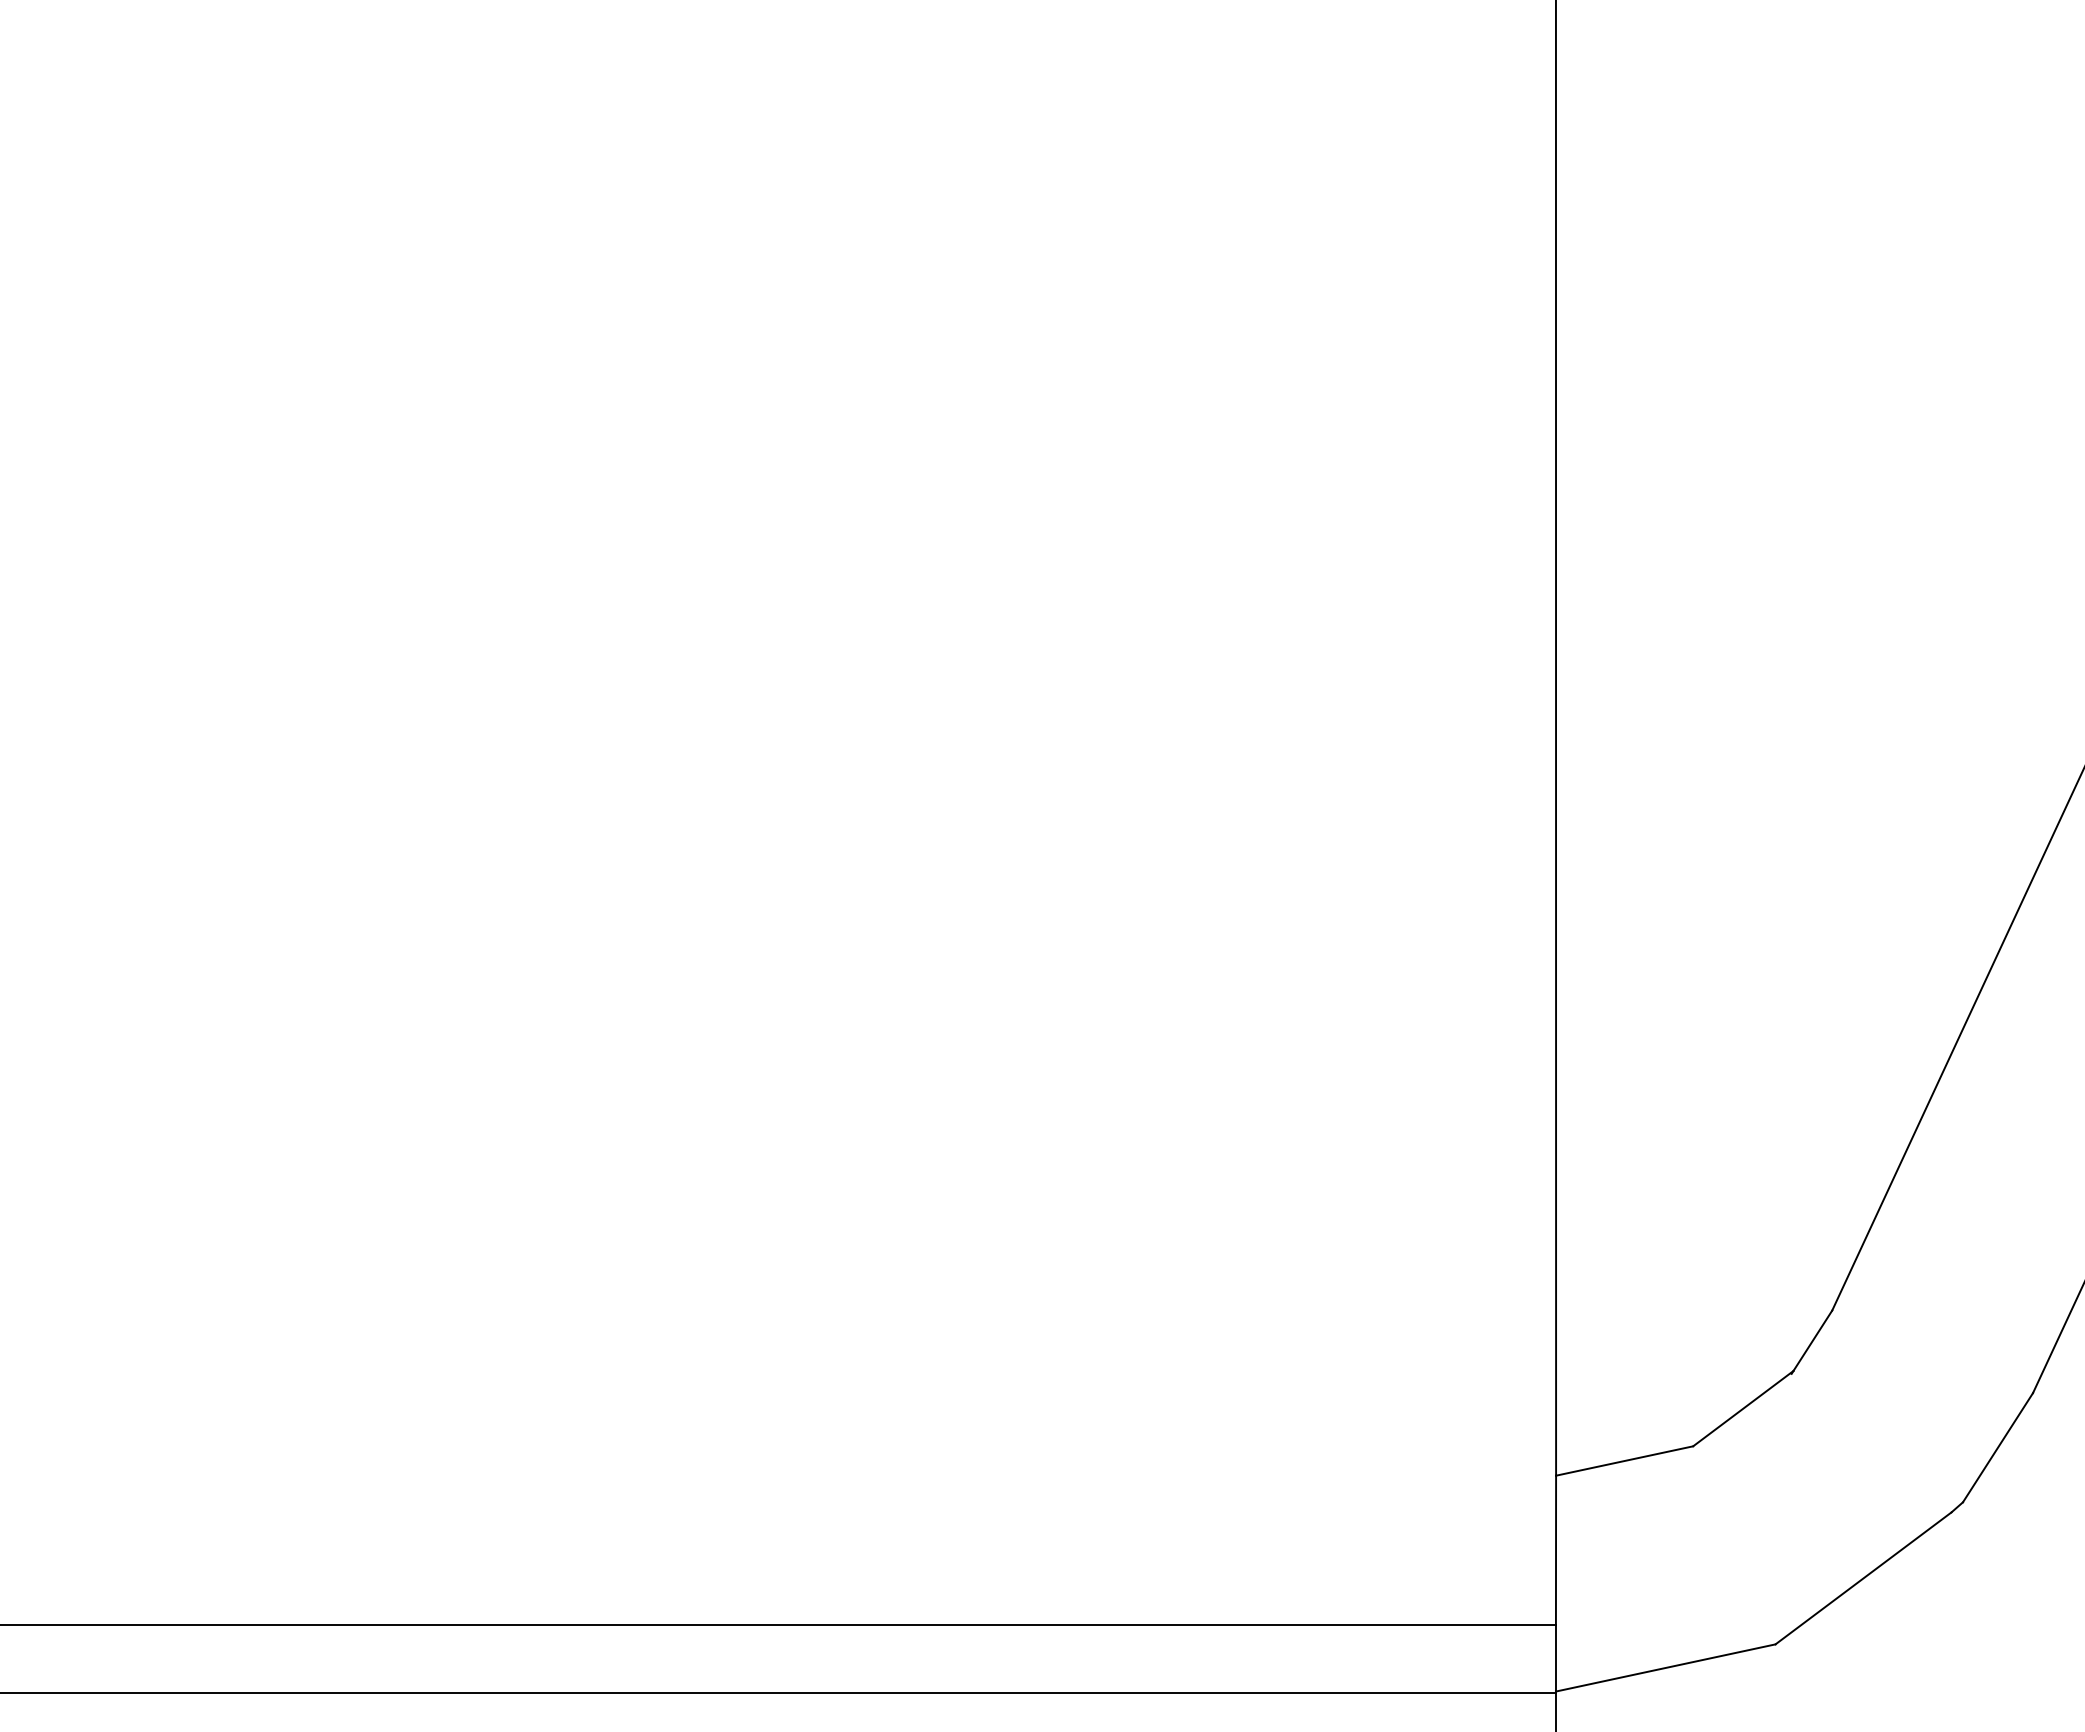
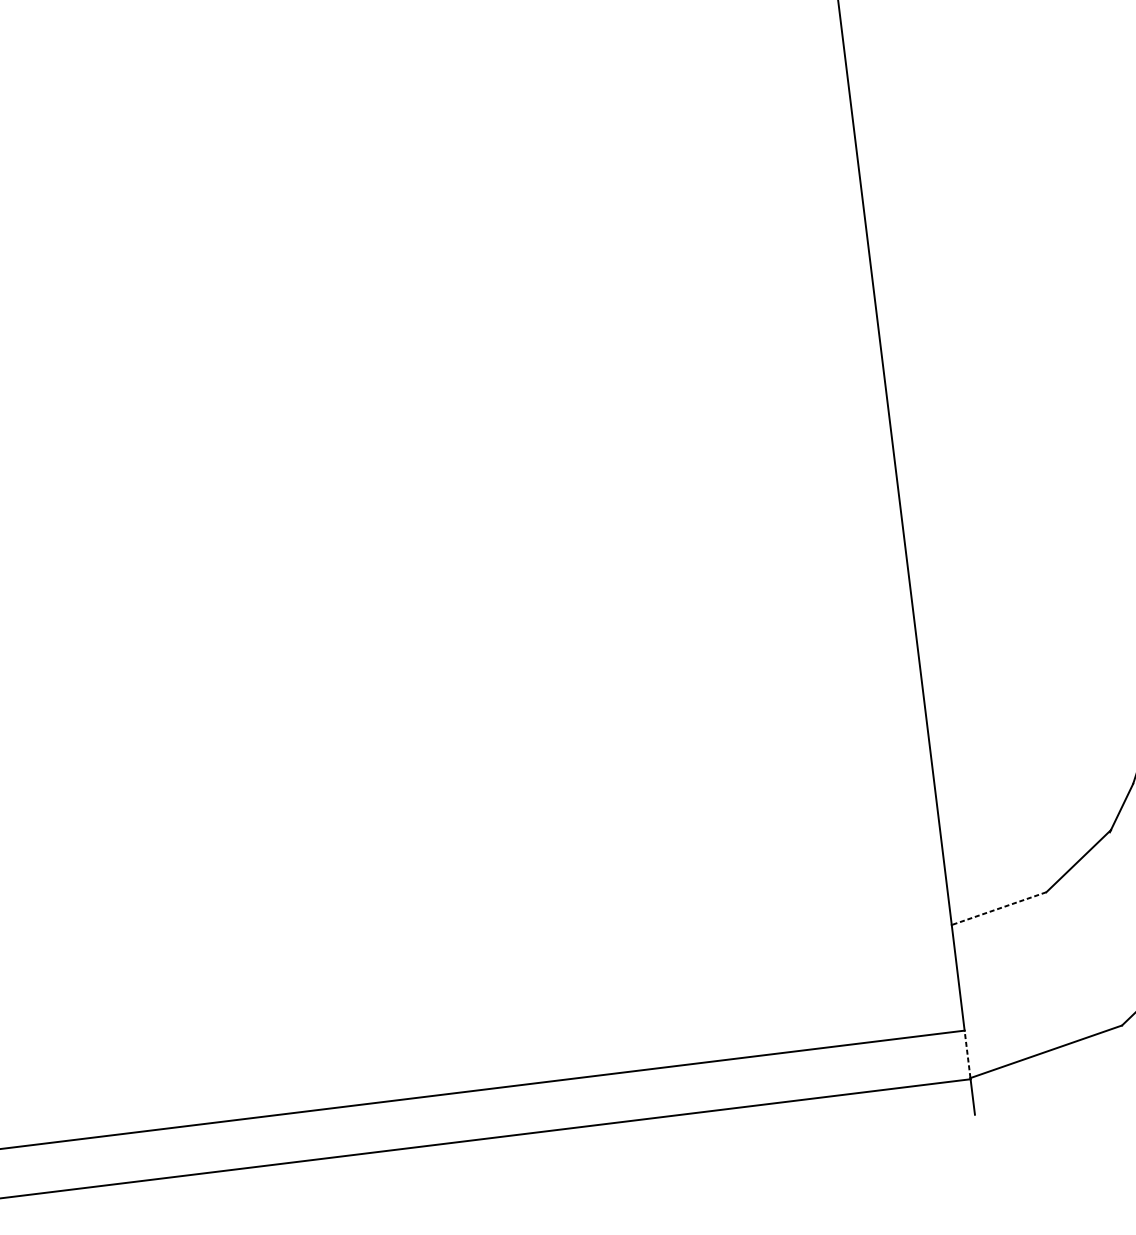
line: (1624, 1461) -> (999, 908), solid -> dashed
line: (1555, 1657) -> (967, 1053), solid -> dashed

